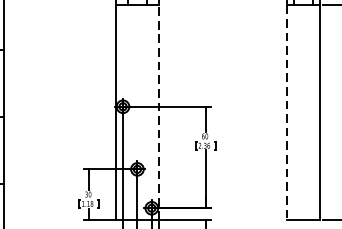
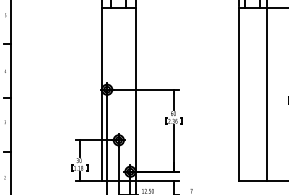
line: (158, 112) -> (135, 94), dashed -> solid
line: (286, 112) -> (239, 94), dashed -> solid

